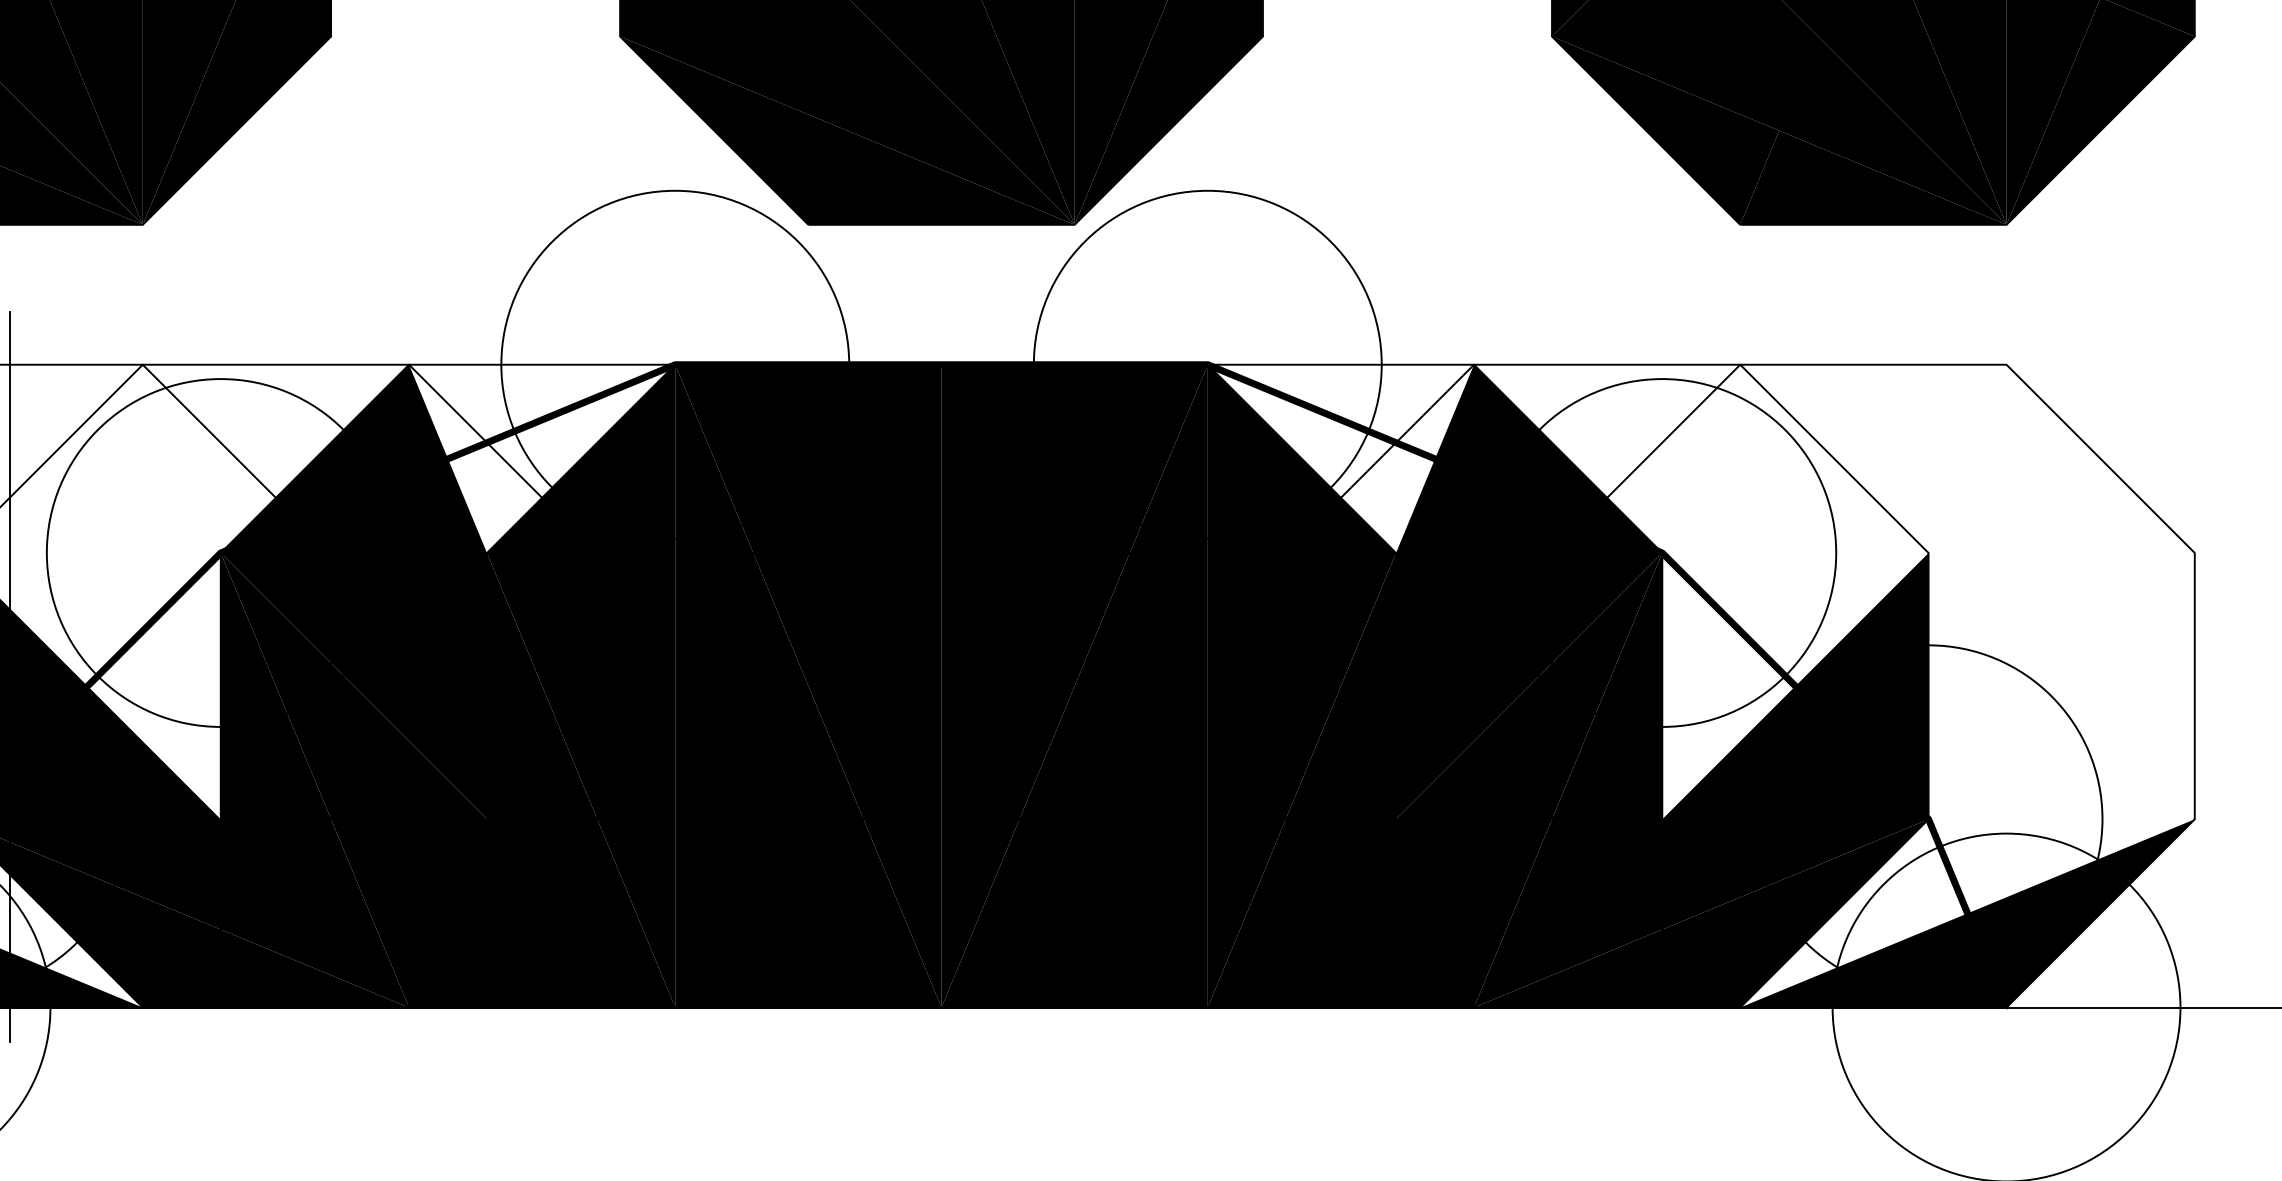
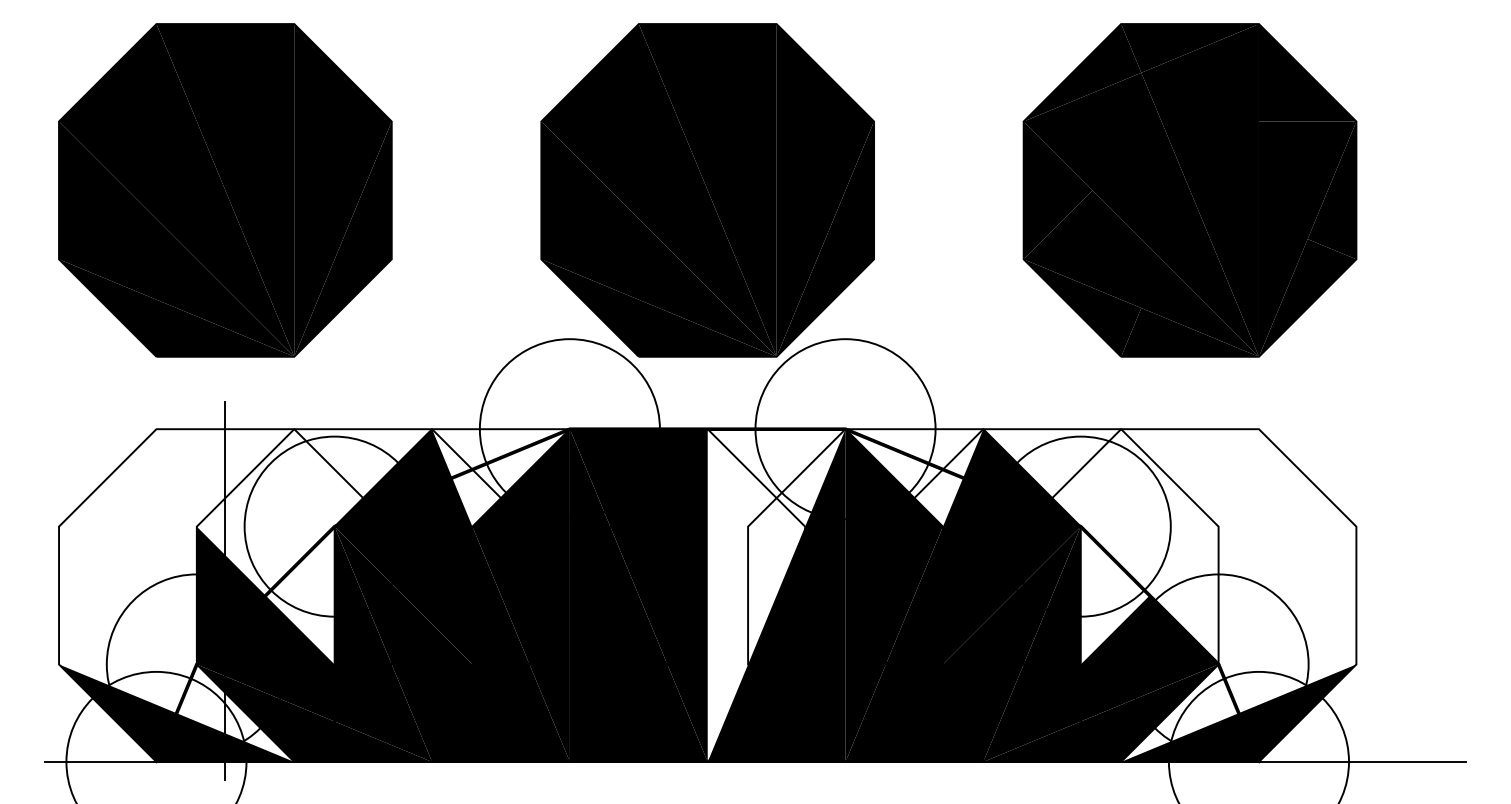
fill: (1074, 686) -> (776, 595), removed
fill: (1860, 686) -> (1183, 595), removed

